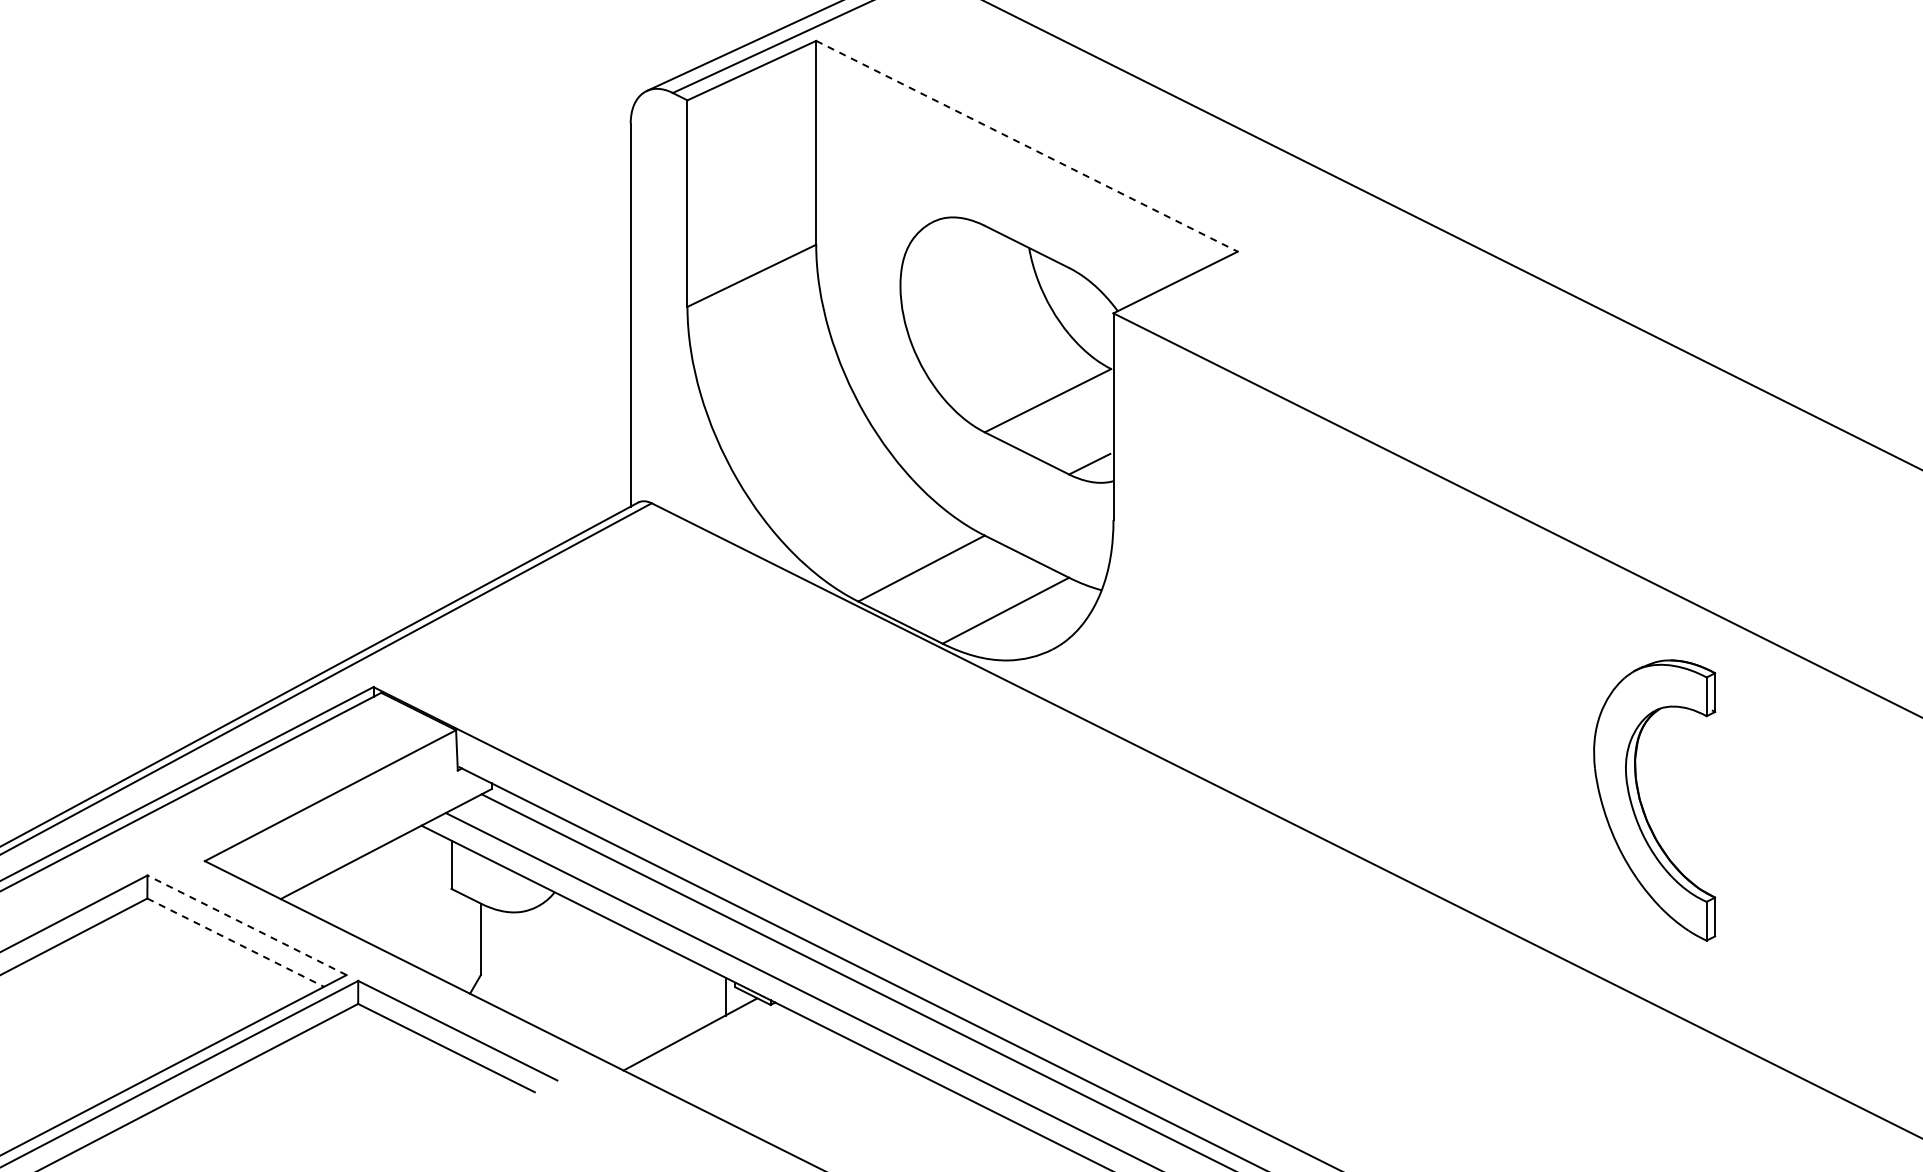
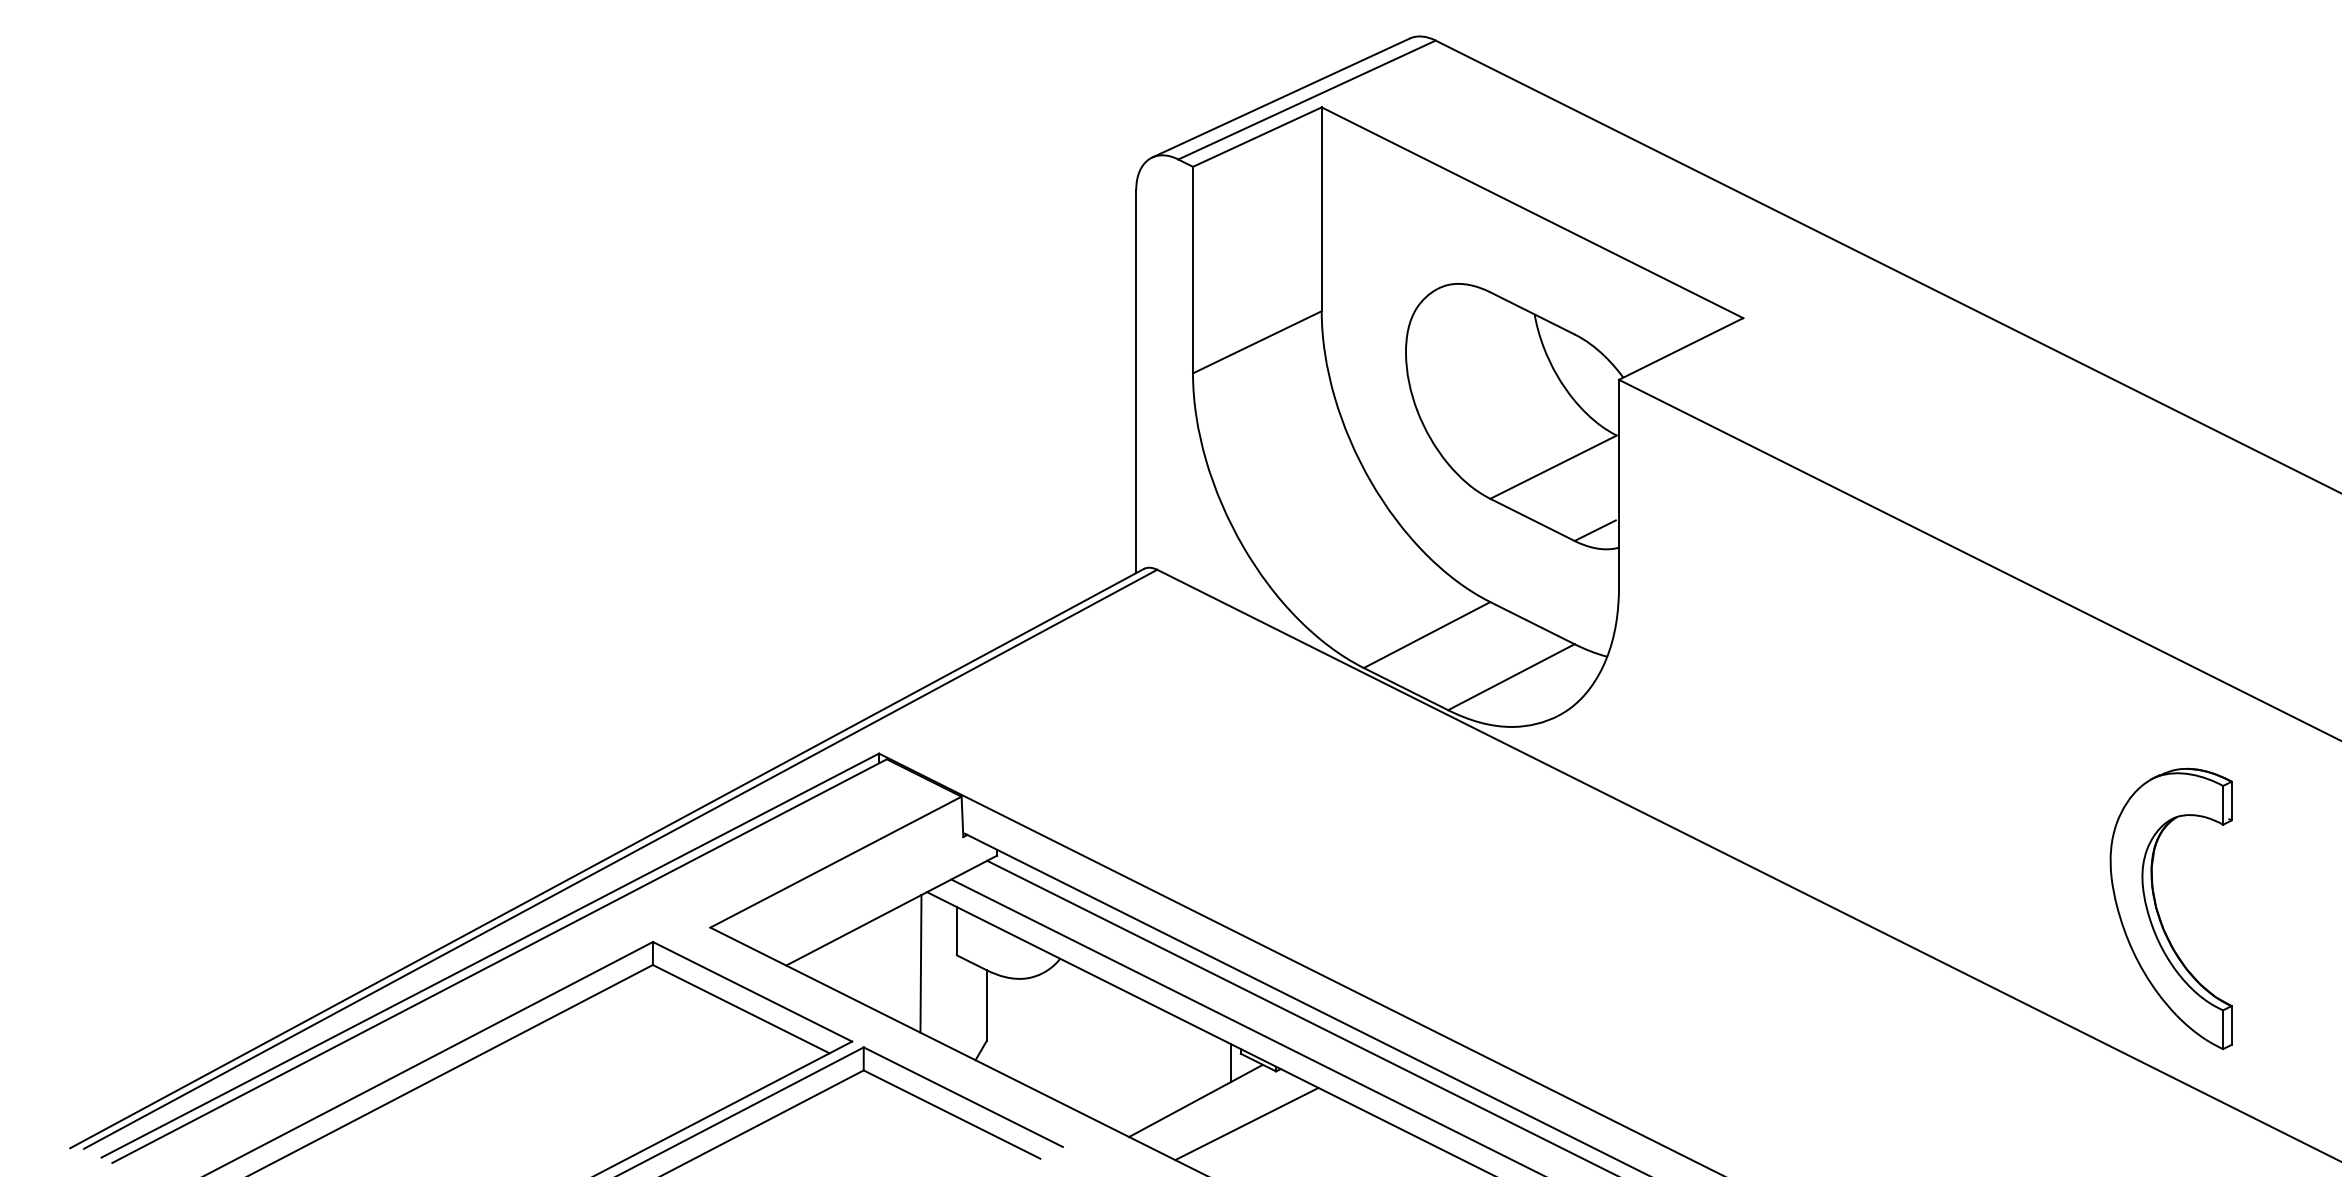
line: (1026, 146) -> (1532, 212), dashed -> solid
part: (1642, 805) -> (2159, 913), moved
line: (414, 897) -> (920, 963), added
line: (246, 925) -> (752, 991), dashed -> solid
line: (235, 943) -> (741, 1009), dashed -> solid
line: (740, 1057) -> (1246, 1123), added

